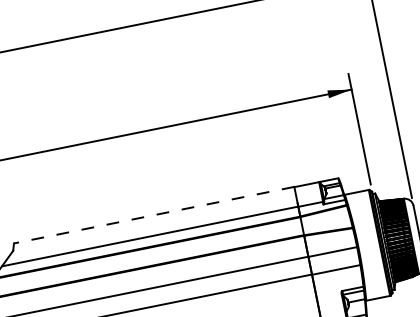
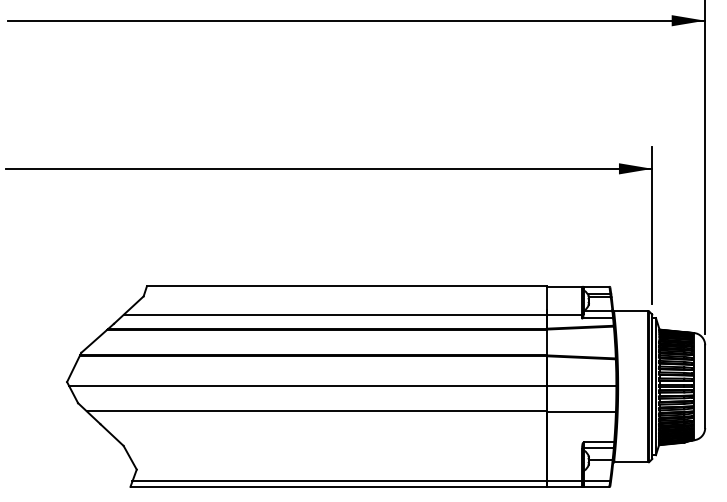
line: (153, 215) -> (346, 286), dashed -> solid

